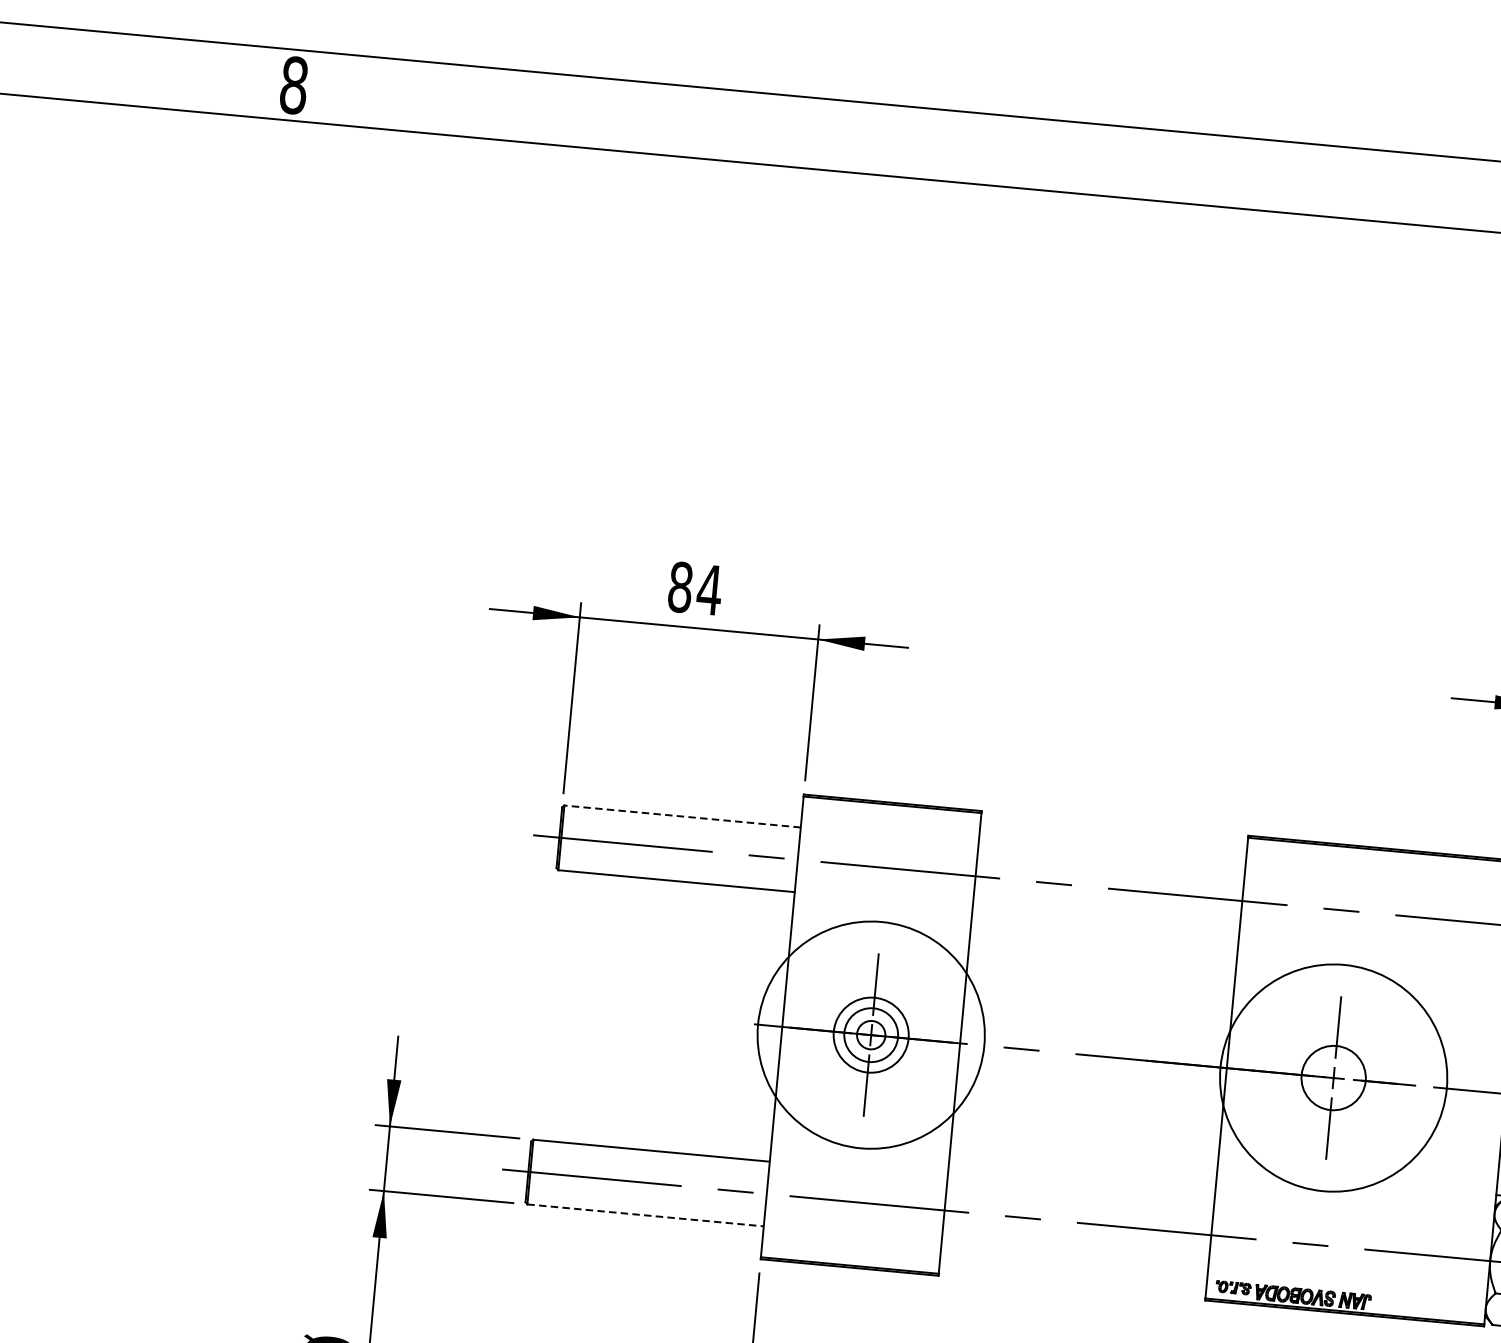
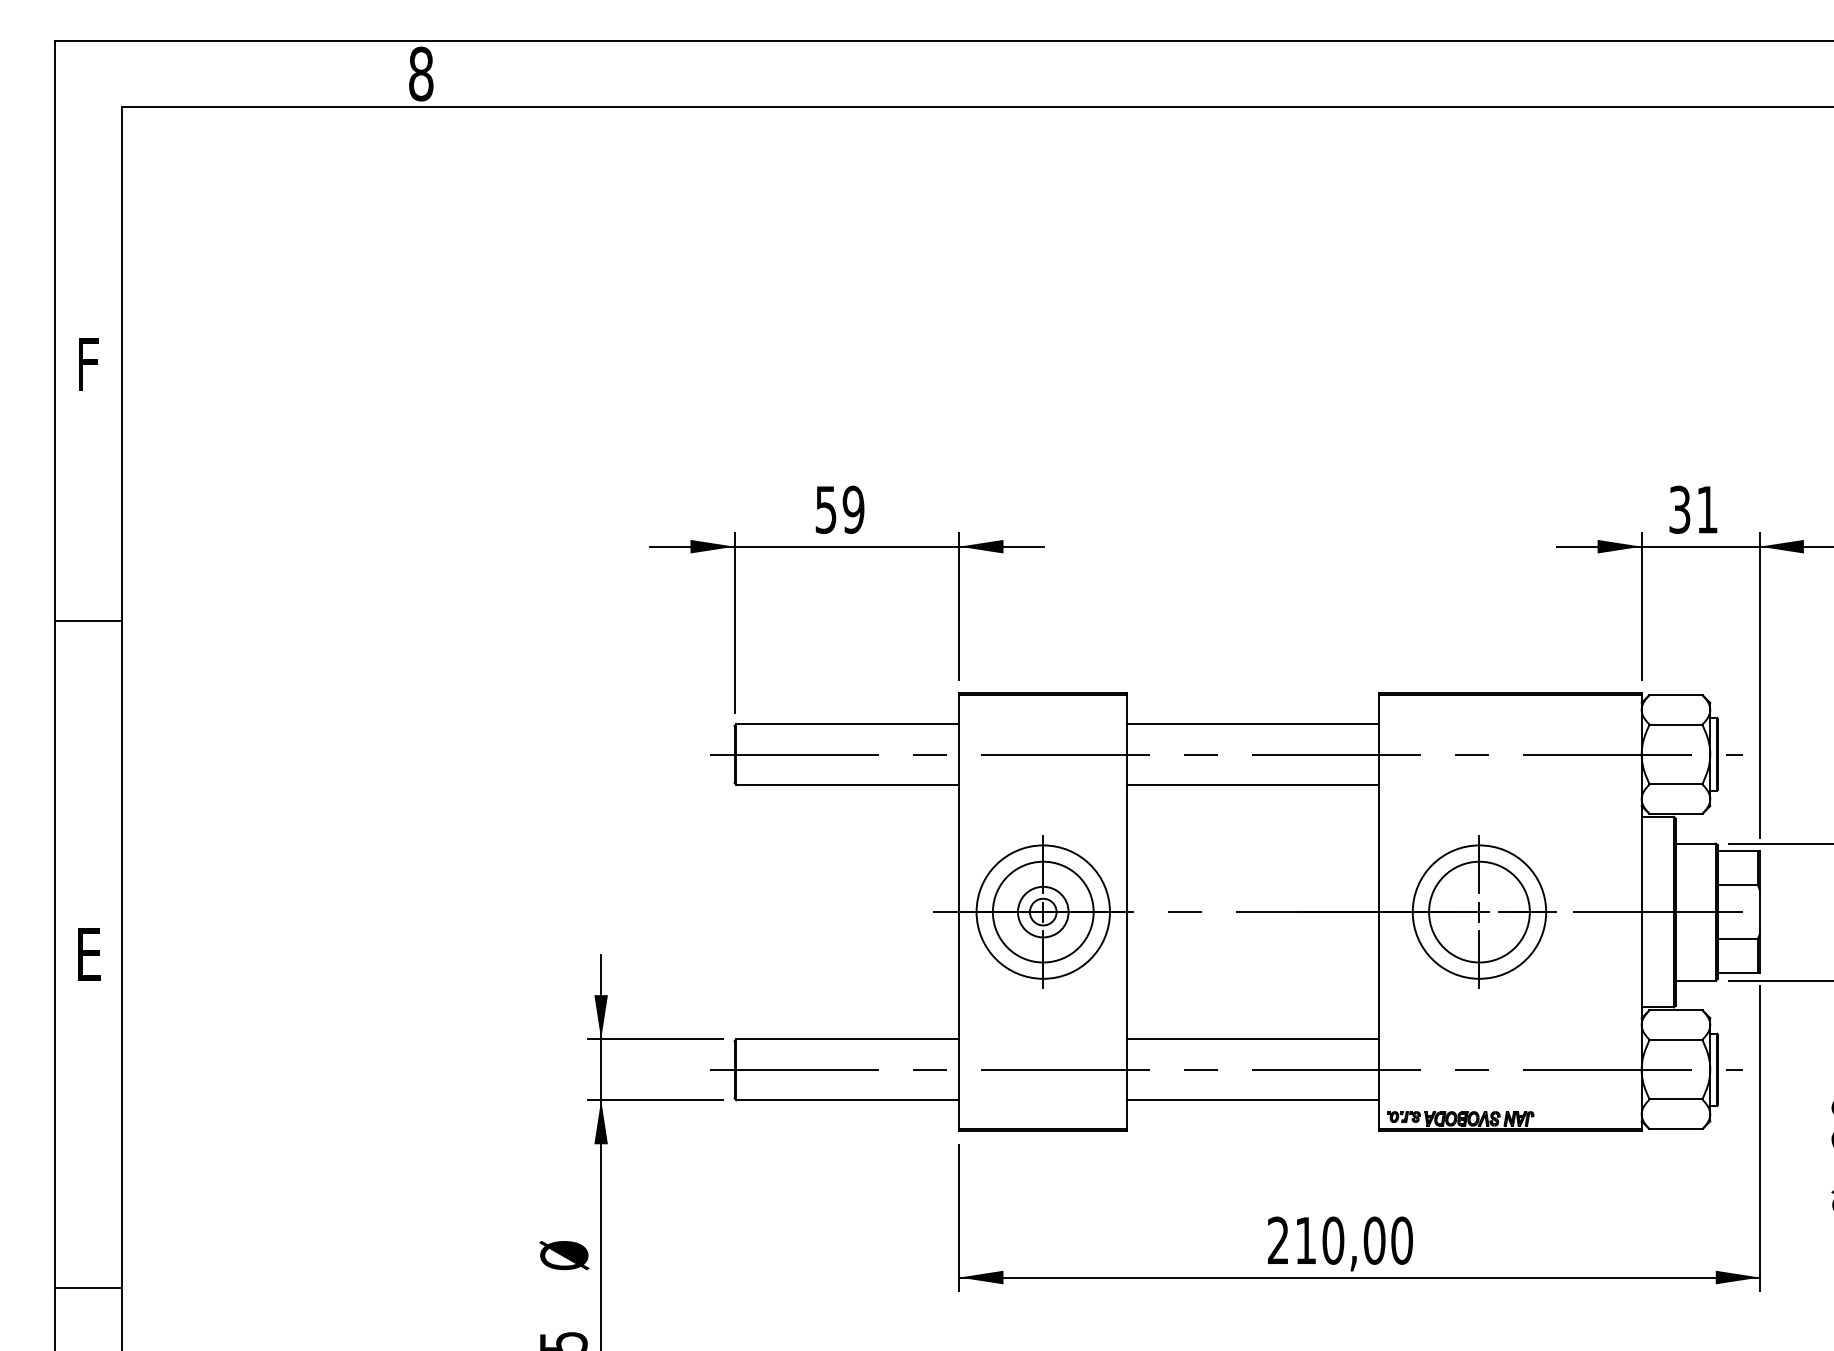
text: (694, 588) -> (839, 509), 84 -> 59
line: (682, 816) -> (847, 724), dashed -> solid
line: (1111, 856) -> (1252, 724), added
line: (1105, 921) -> (1252, 785), added
circle: (870, 1034) -> (1042, 911), size x0.62
circle: (870, 1034) -> (1042, 911), size x1.43
circle: (1333, 1077) -> (1479, 911), size x0.62
circle: (1333, 1077) -> (1479, 911), size x1.67
line: (1080, 1190) -> (1252, 1039), added
line: (646, 1215) -> (848, 1100), dashed -> solid
line: (1074, 1255) -> (1252, 1100), added

